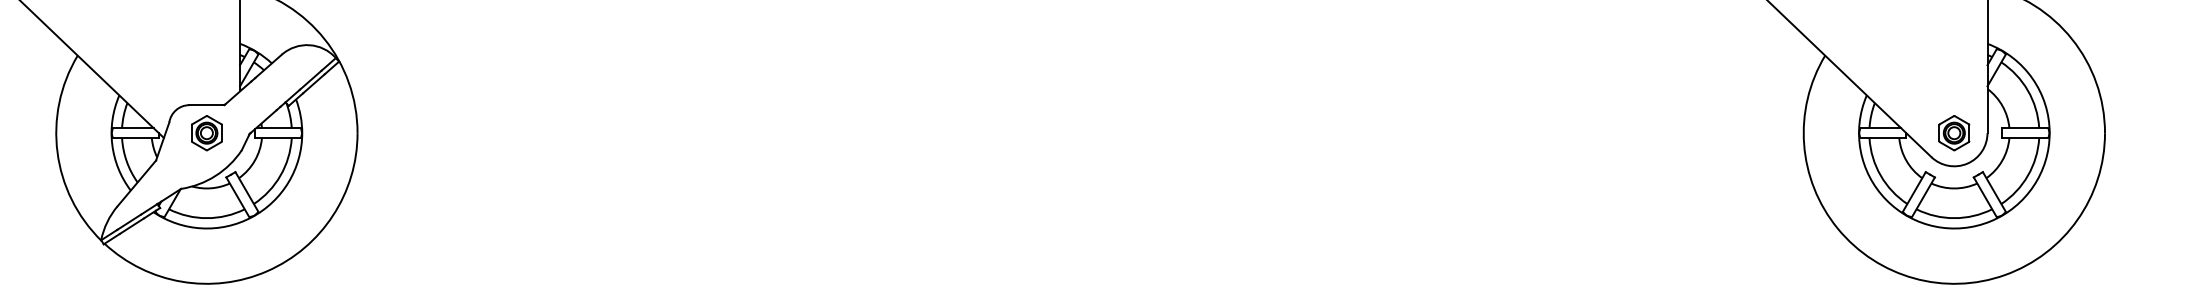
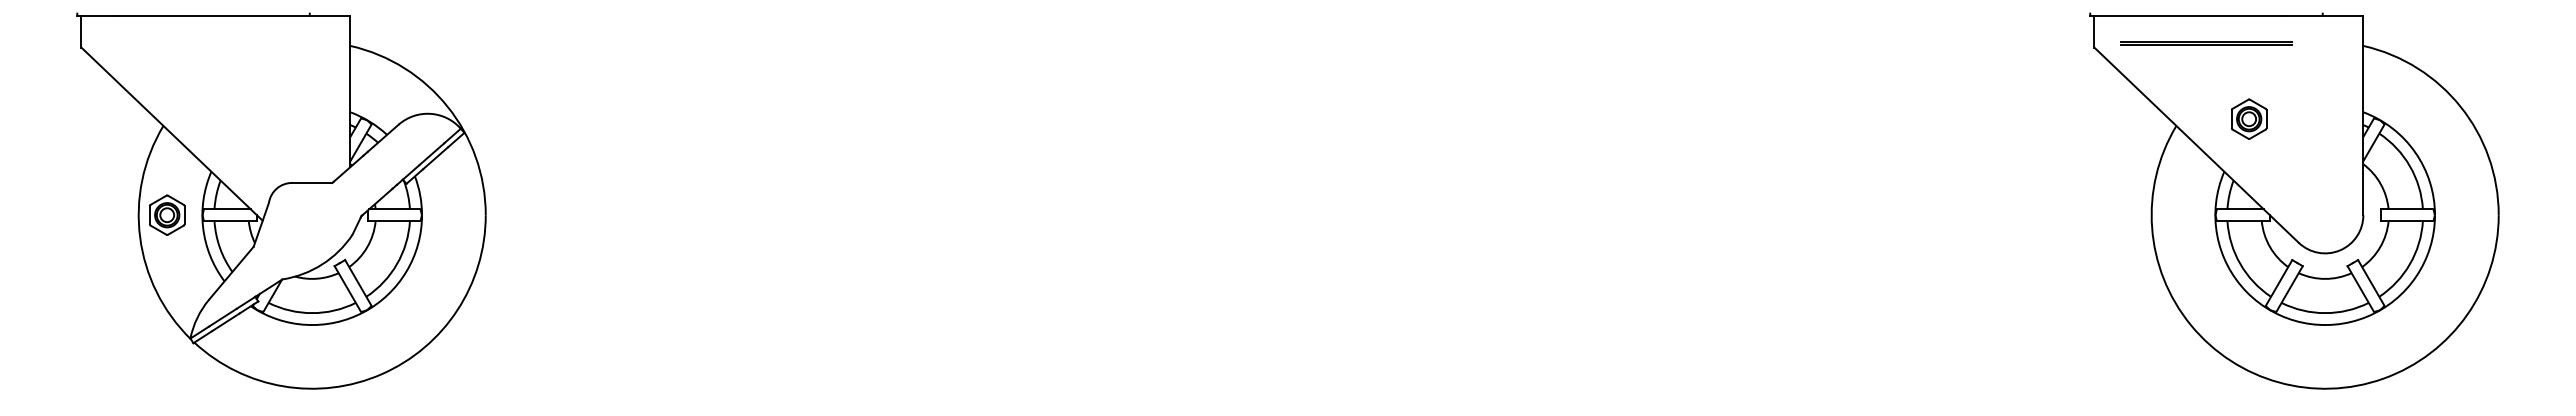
part: (207, 132) -> (167, 214), moved
part: (1954, 132) -> (2249, 118), moved

